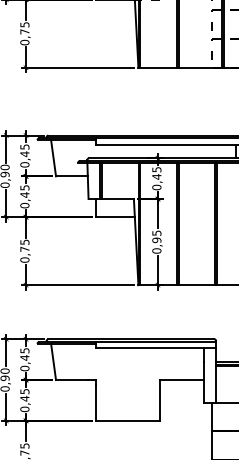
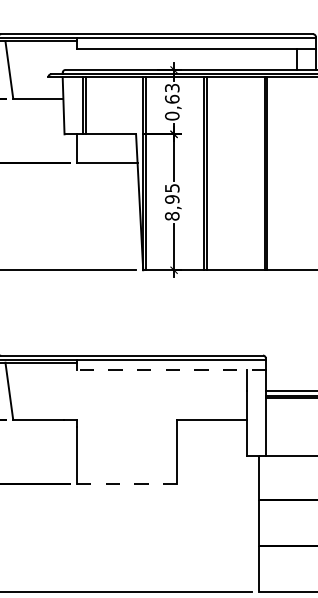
text: (156, 173) -> (171, 94), 0,45 -> 0,63
text: (156, 250) -> (171, 215), 0,95 -> 8,95
line: (156, 348) -> (171, 370), solid -> dashed
line: (128, 420) -> (127, 483), solid -> dashed

